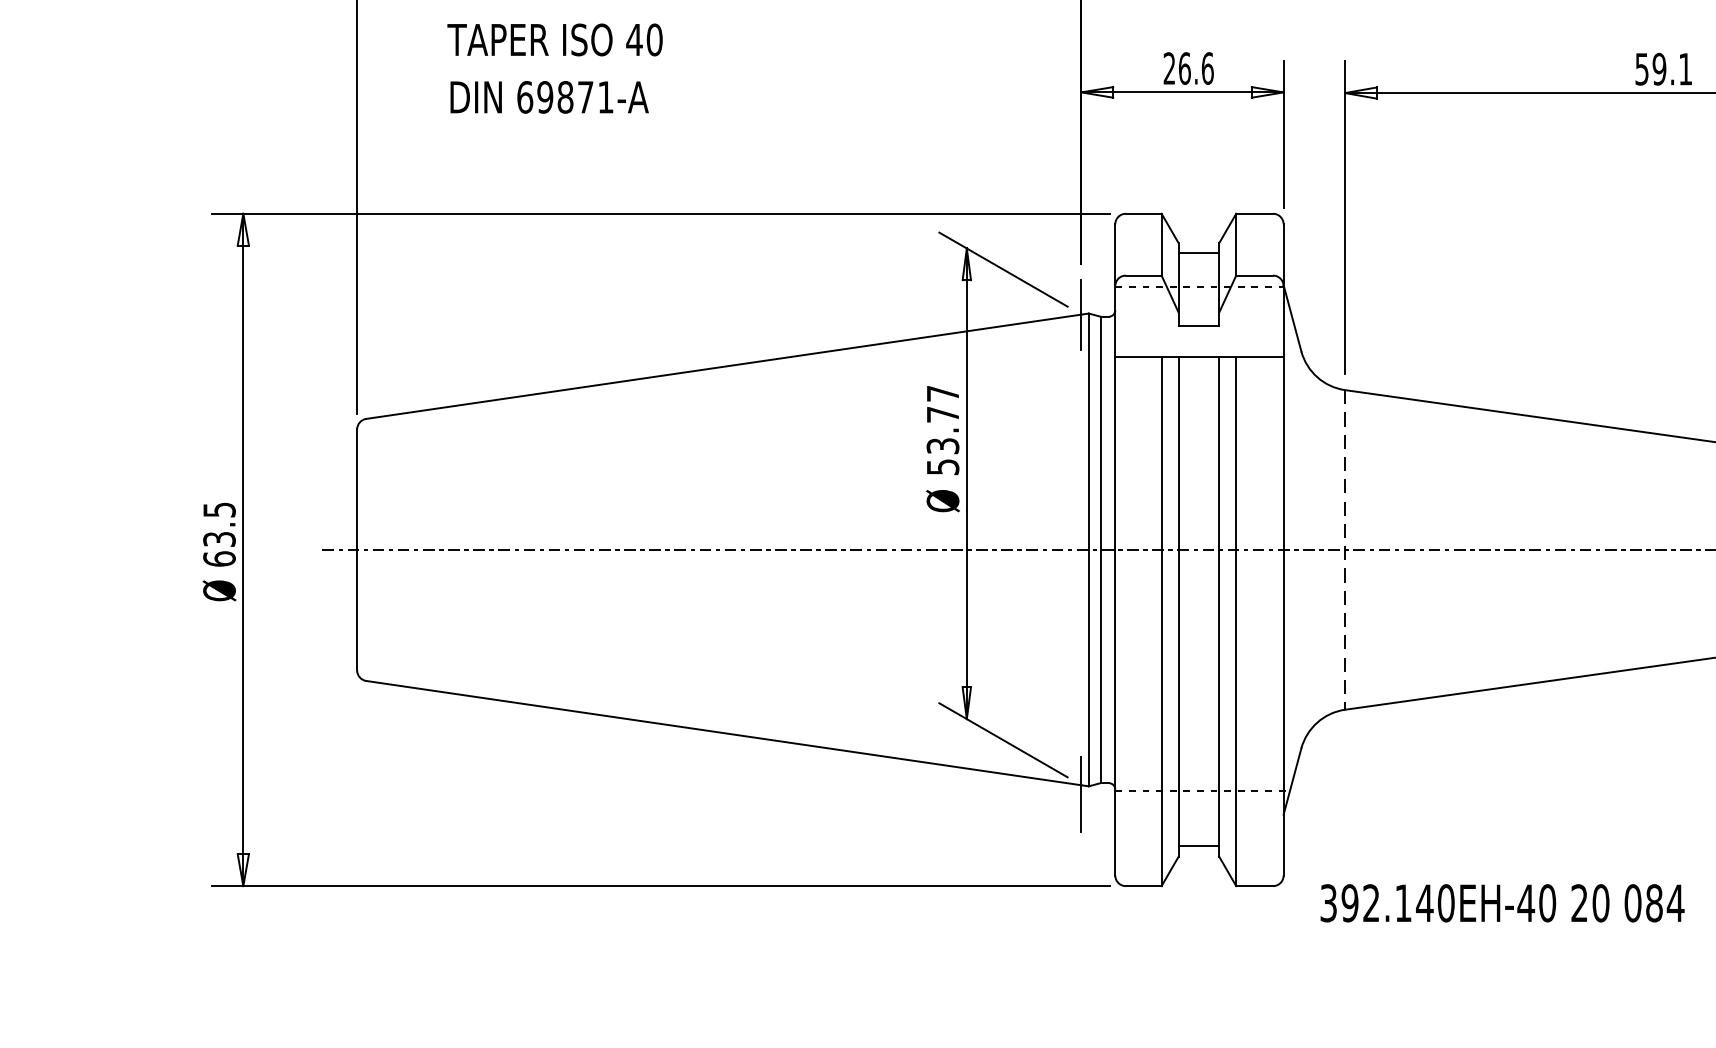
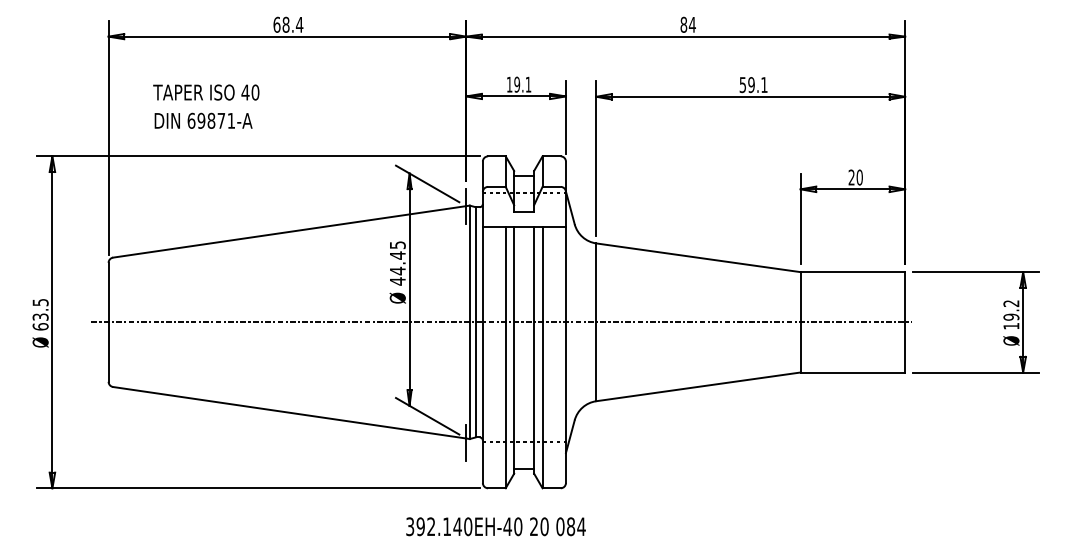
text: (555, 68) -> (206, 106), moved
text: (1187, 68) -> (518, 84), 26.6 -> 19.1
text: (942, 430) -> (397, 263), 53.77 -> 44.45
line: (1345, 550) -> (596, 322), dashed -> solid
text: (1501, 902) -> (495, 526), moved

